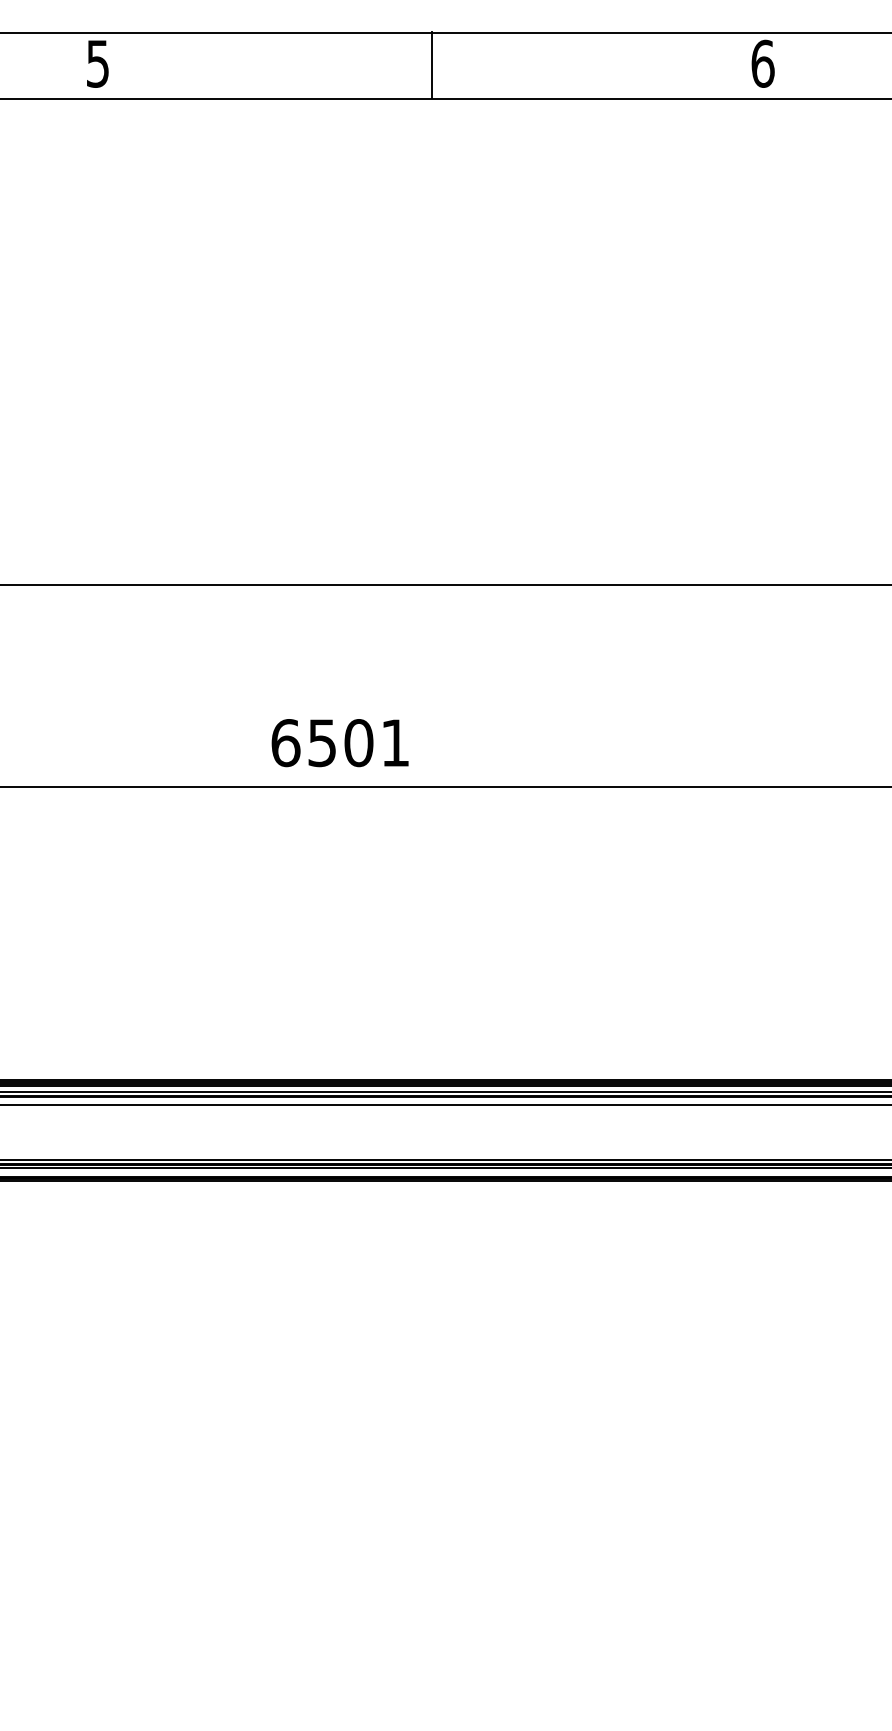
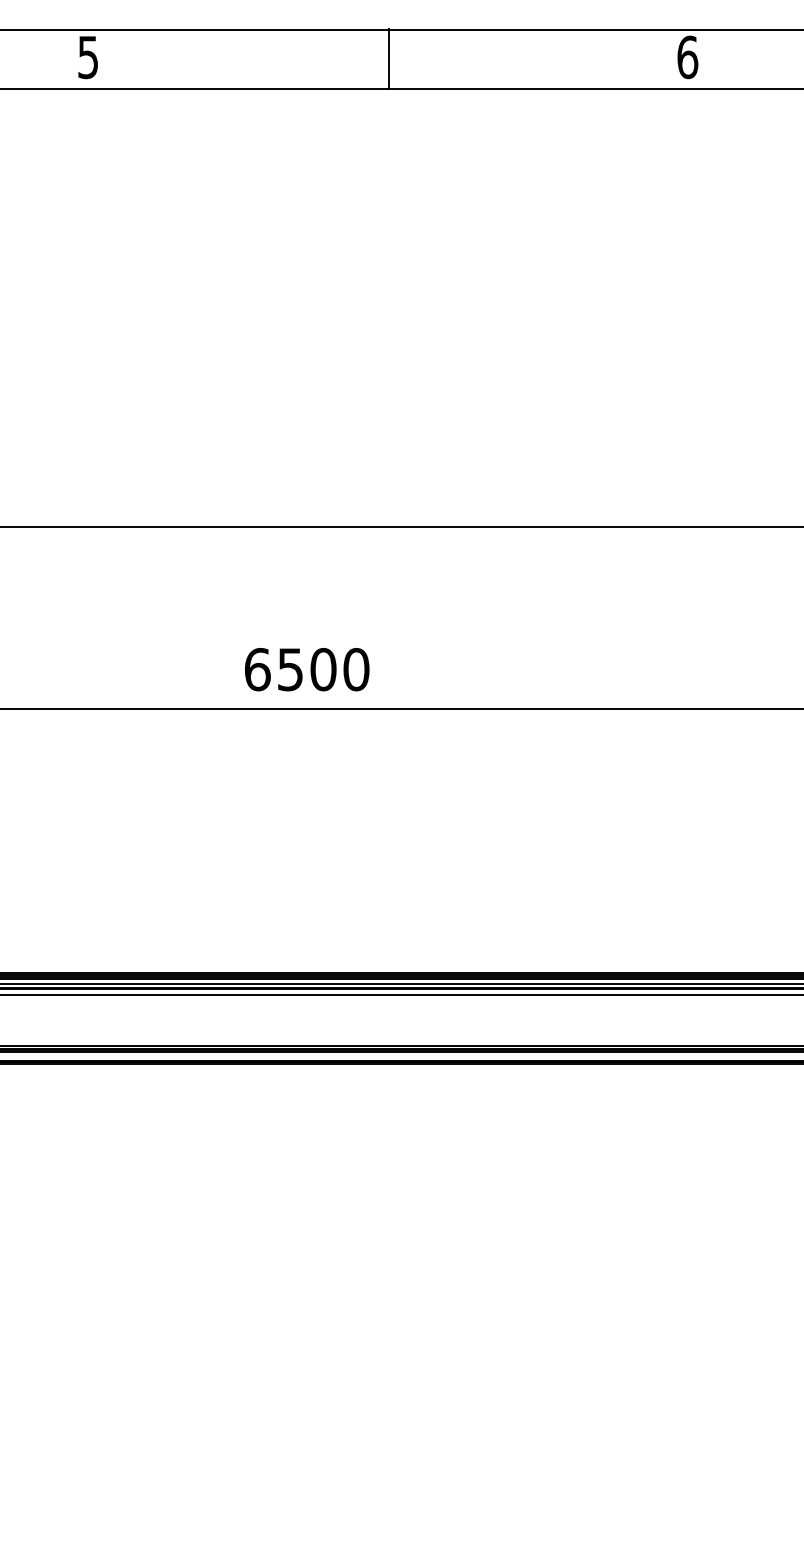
text: (395, 743) -> (356, 670), 6501 -> 6500

